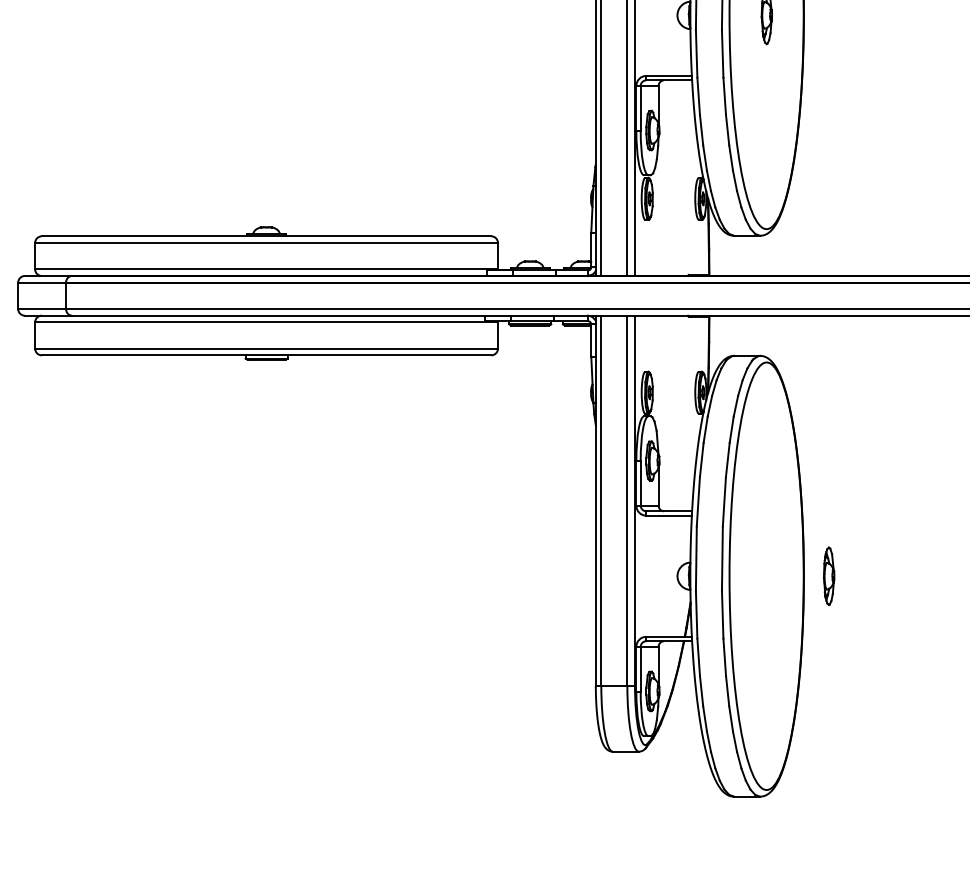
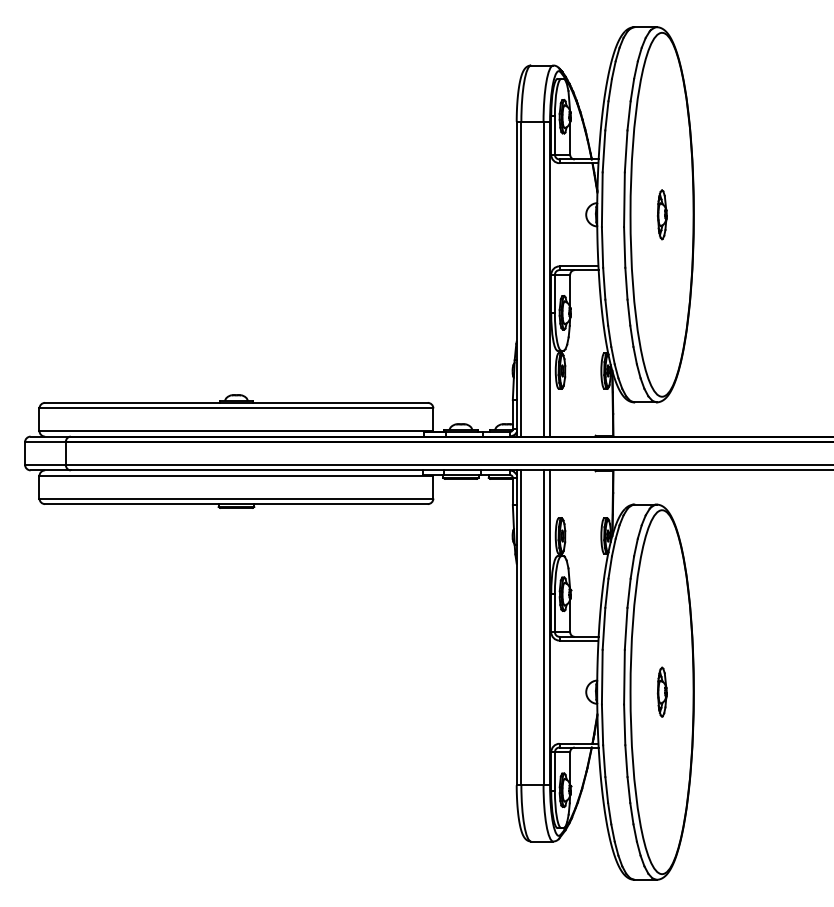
part: (828, 575) -> (661, 691), moved

